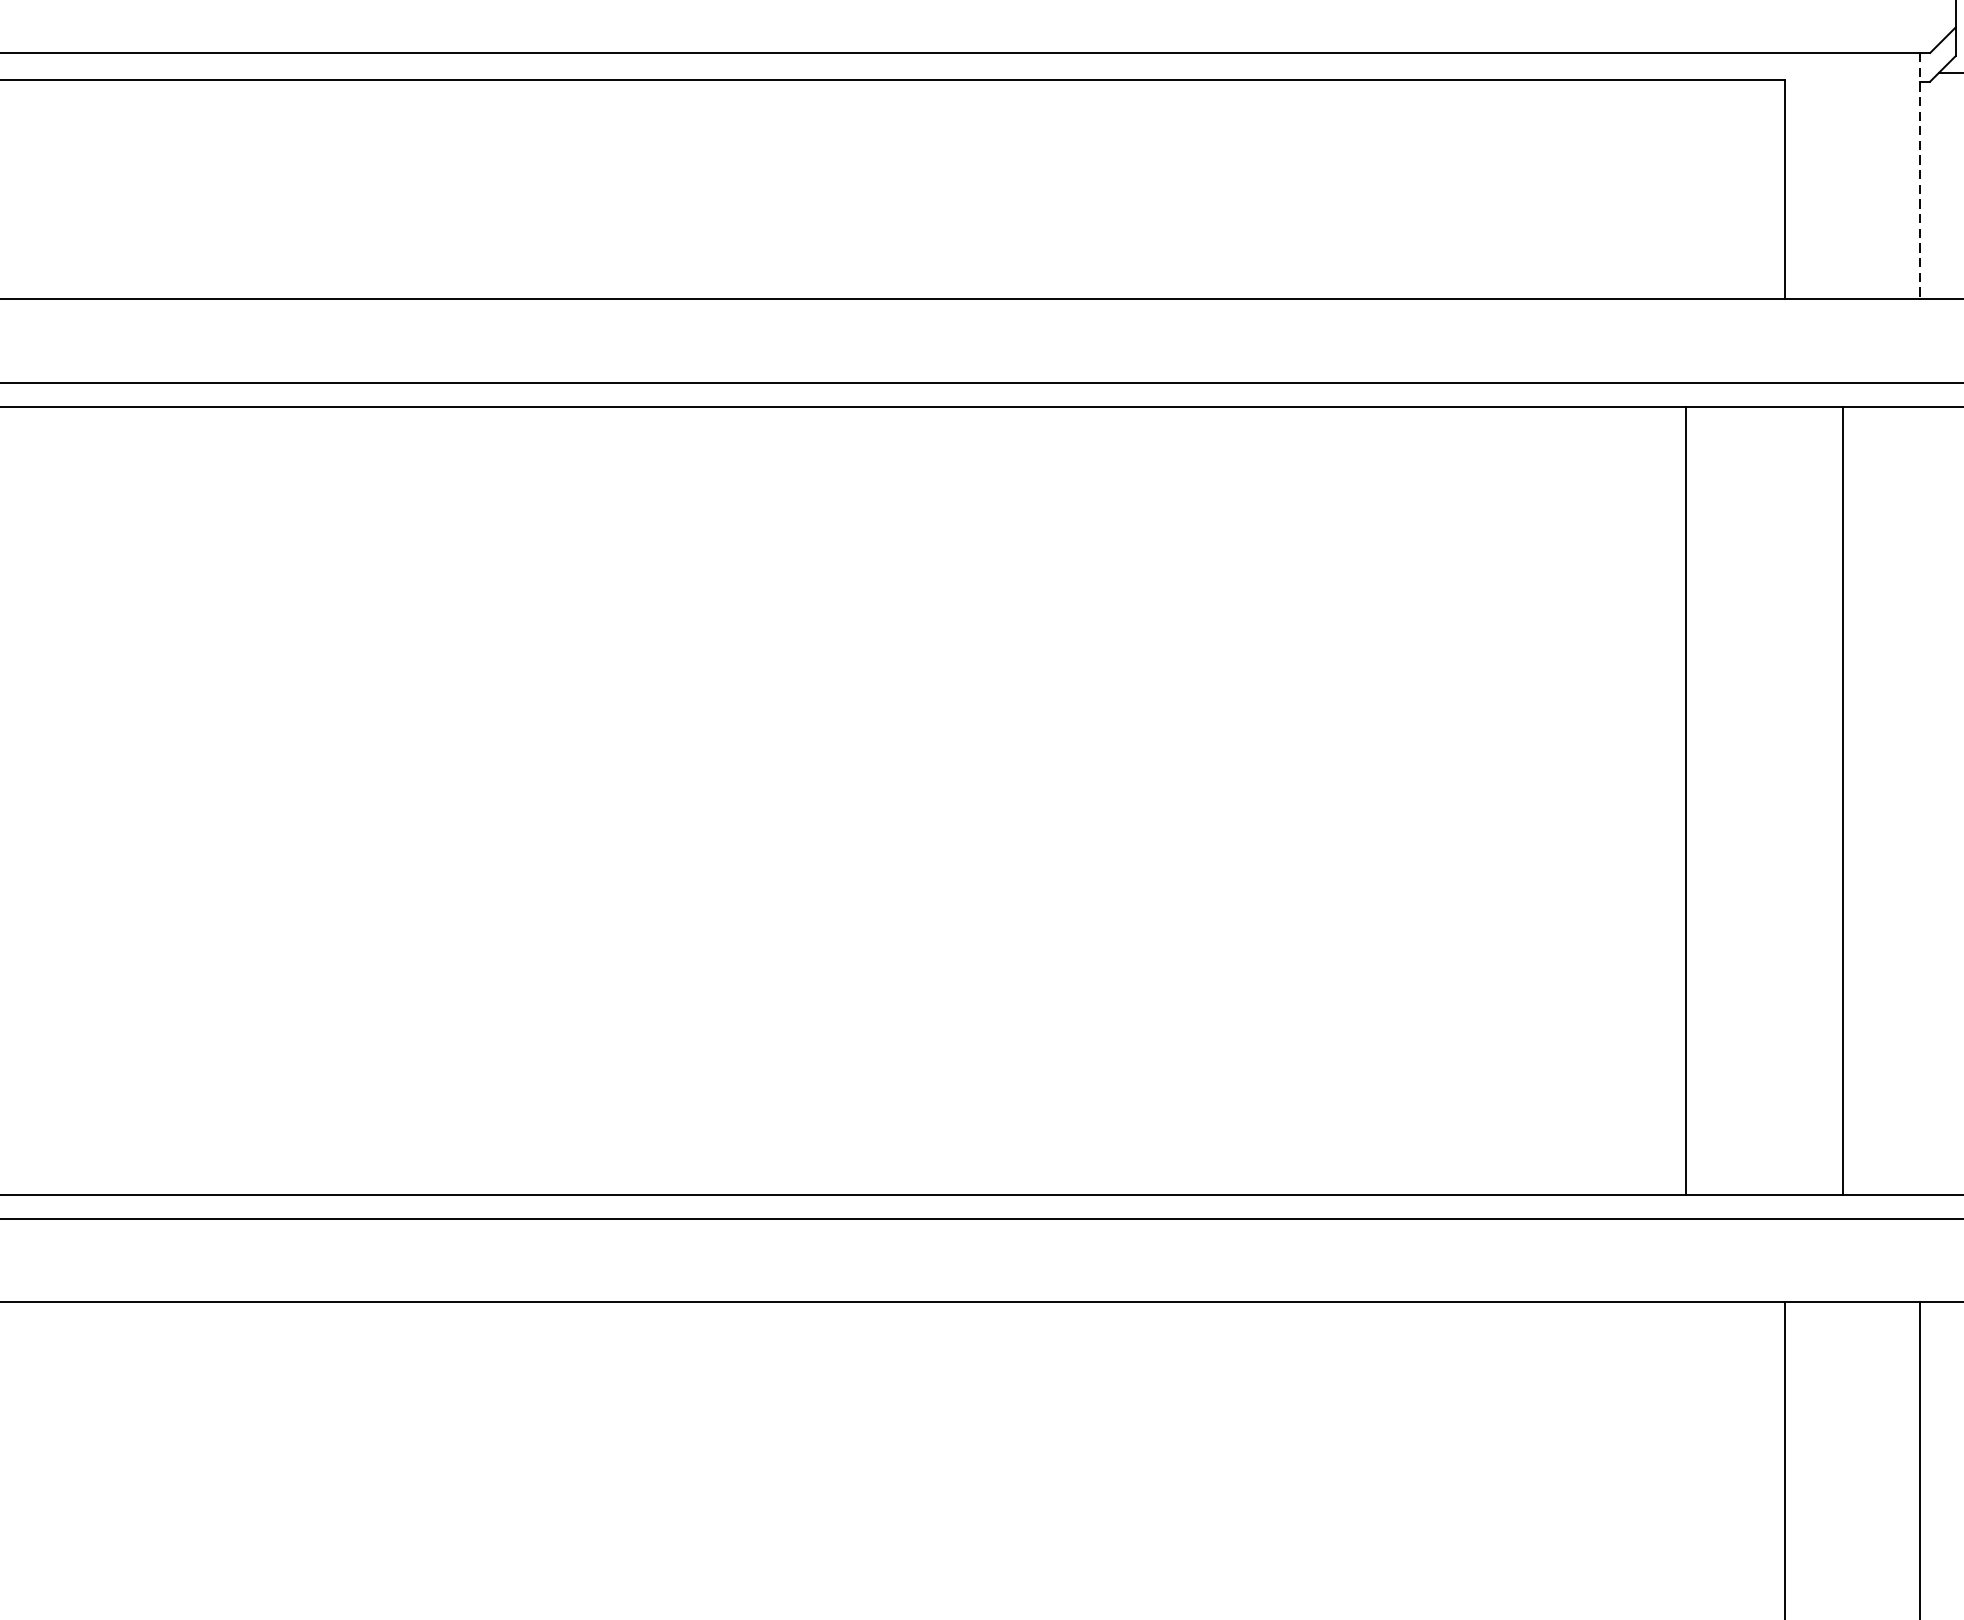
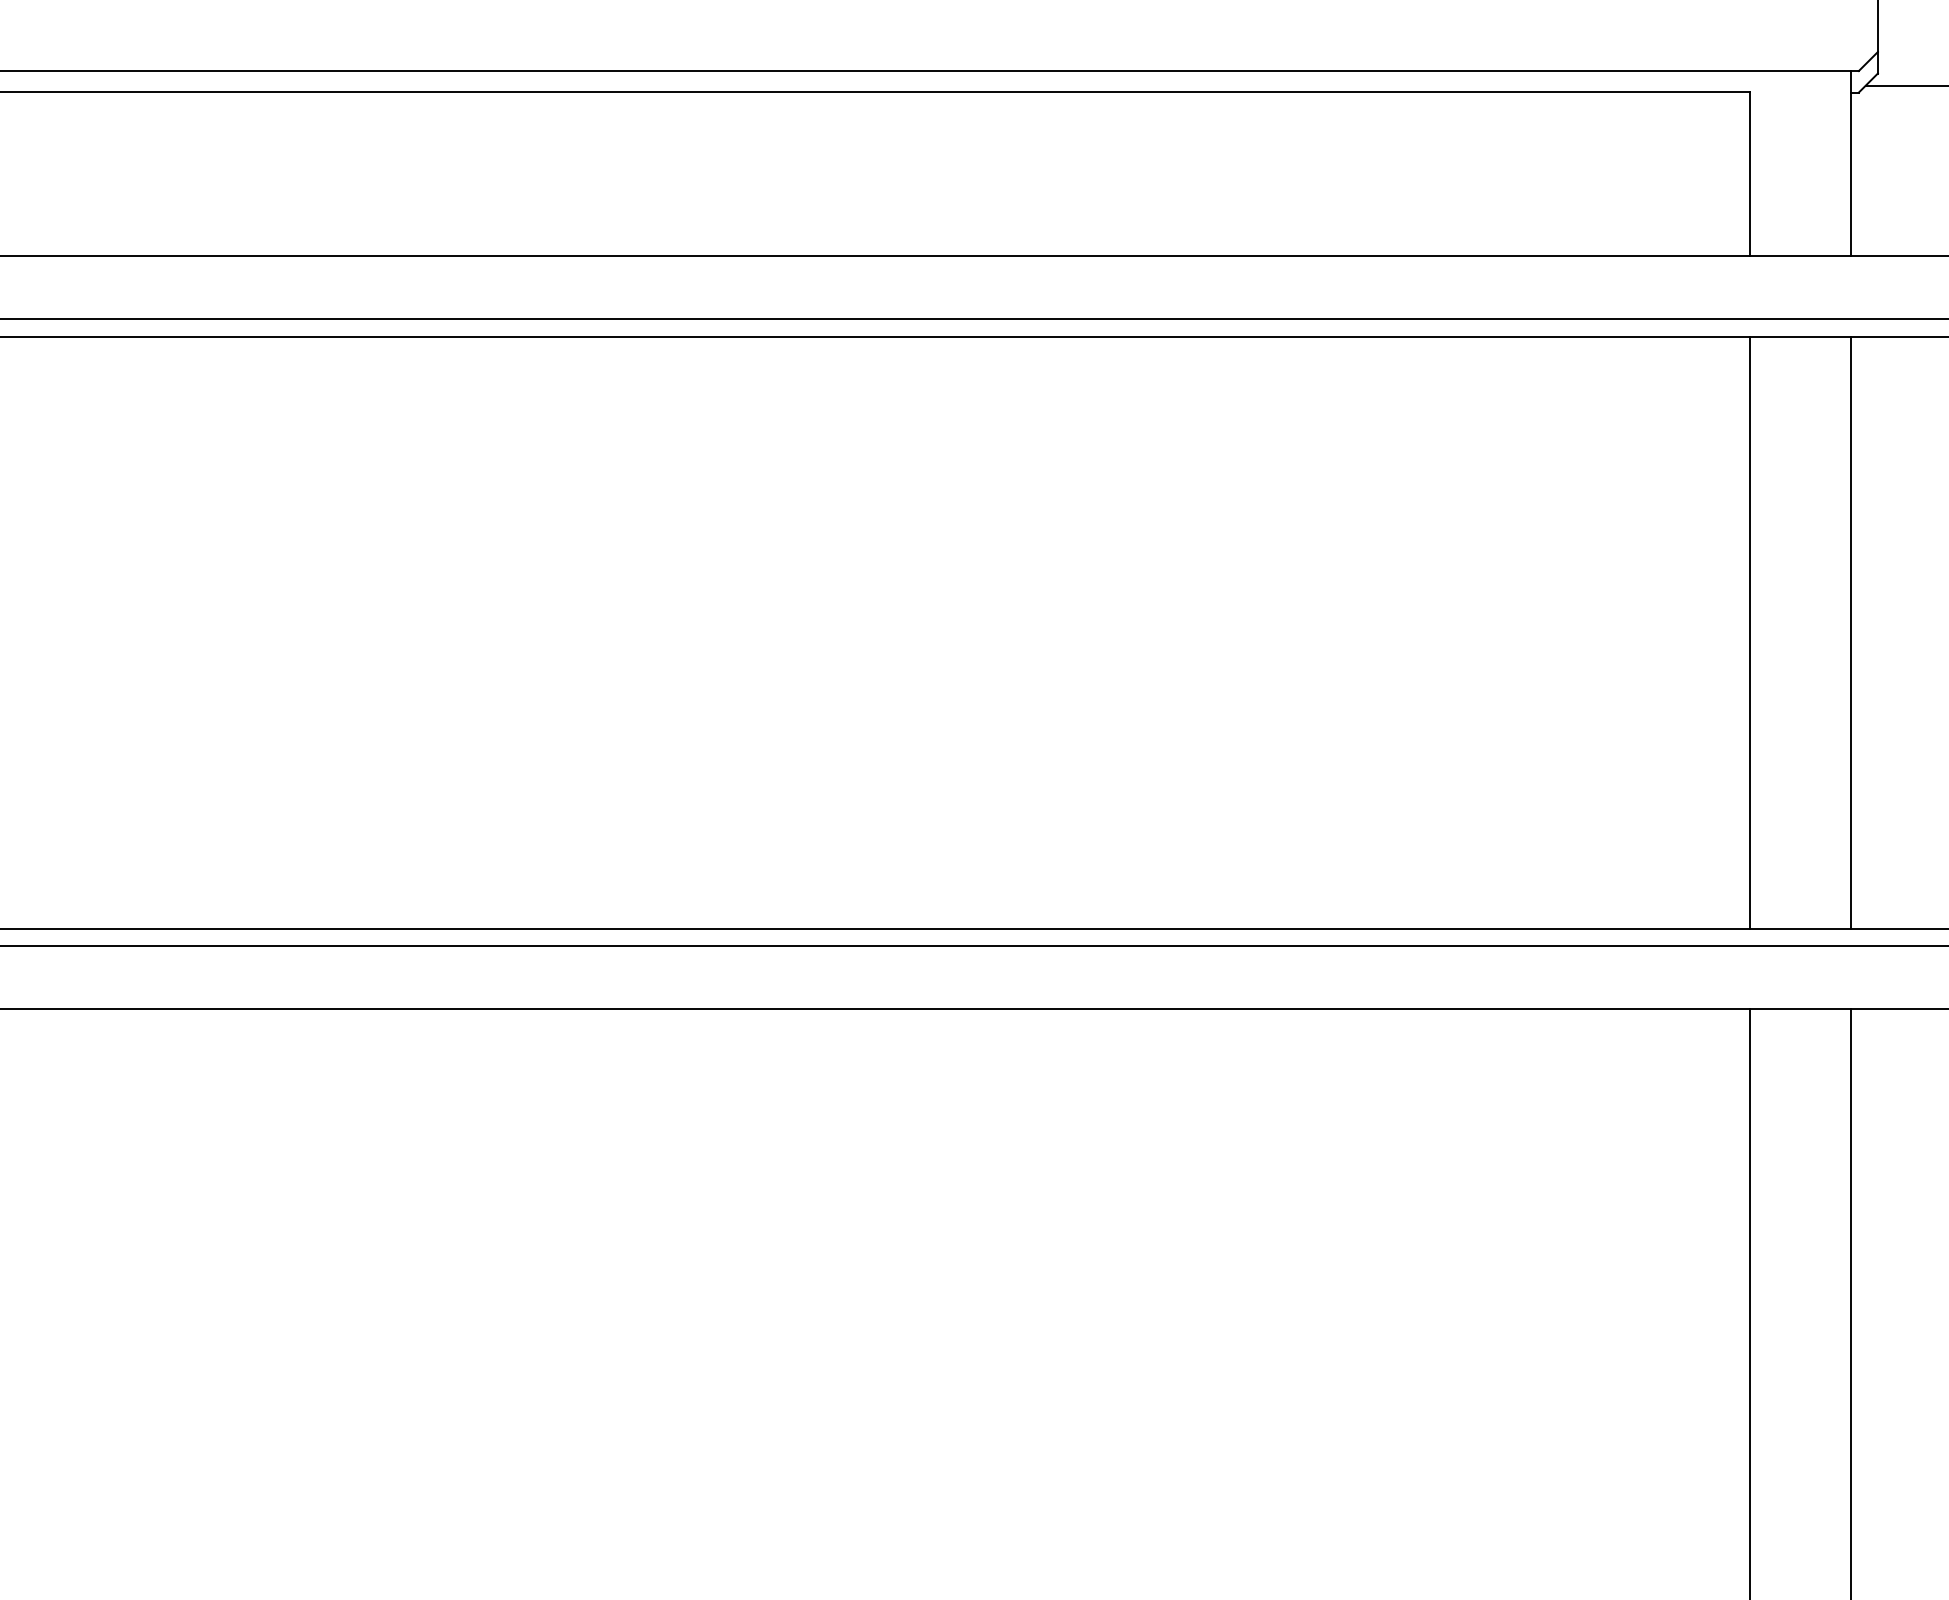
line: (1920, 176) -> (1851, 163), dashed -> solid
line: (1686, 800) -> (1750, 632), moved
line: (1843, 800) -> (1851, 632), moved

